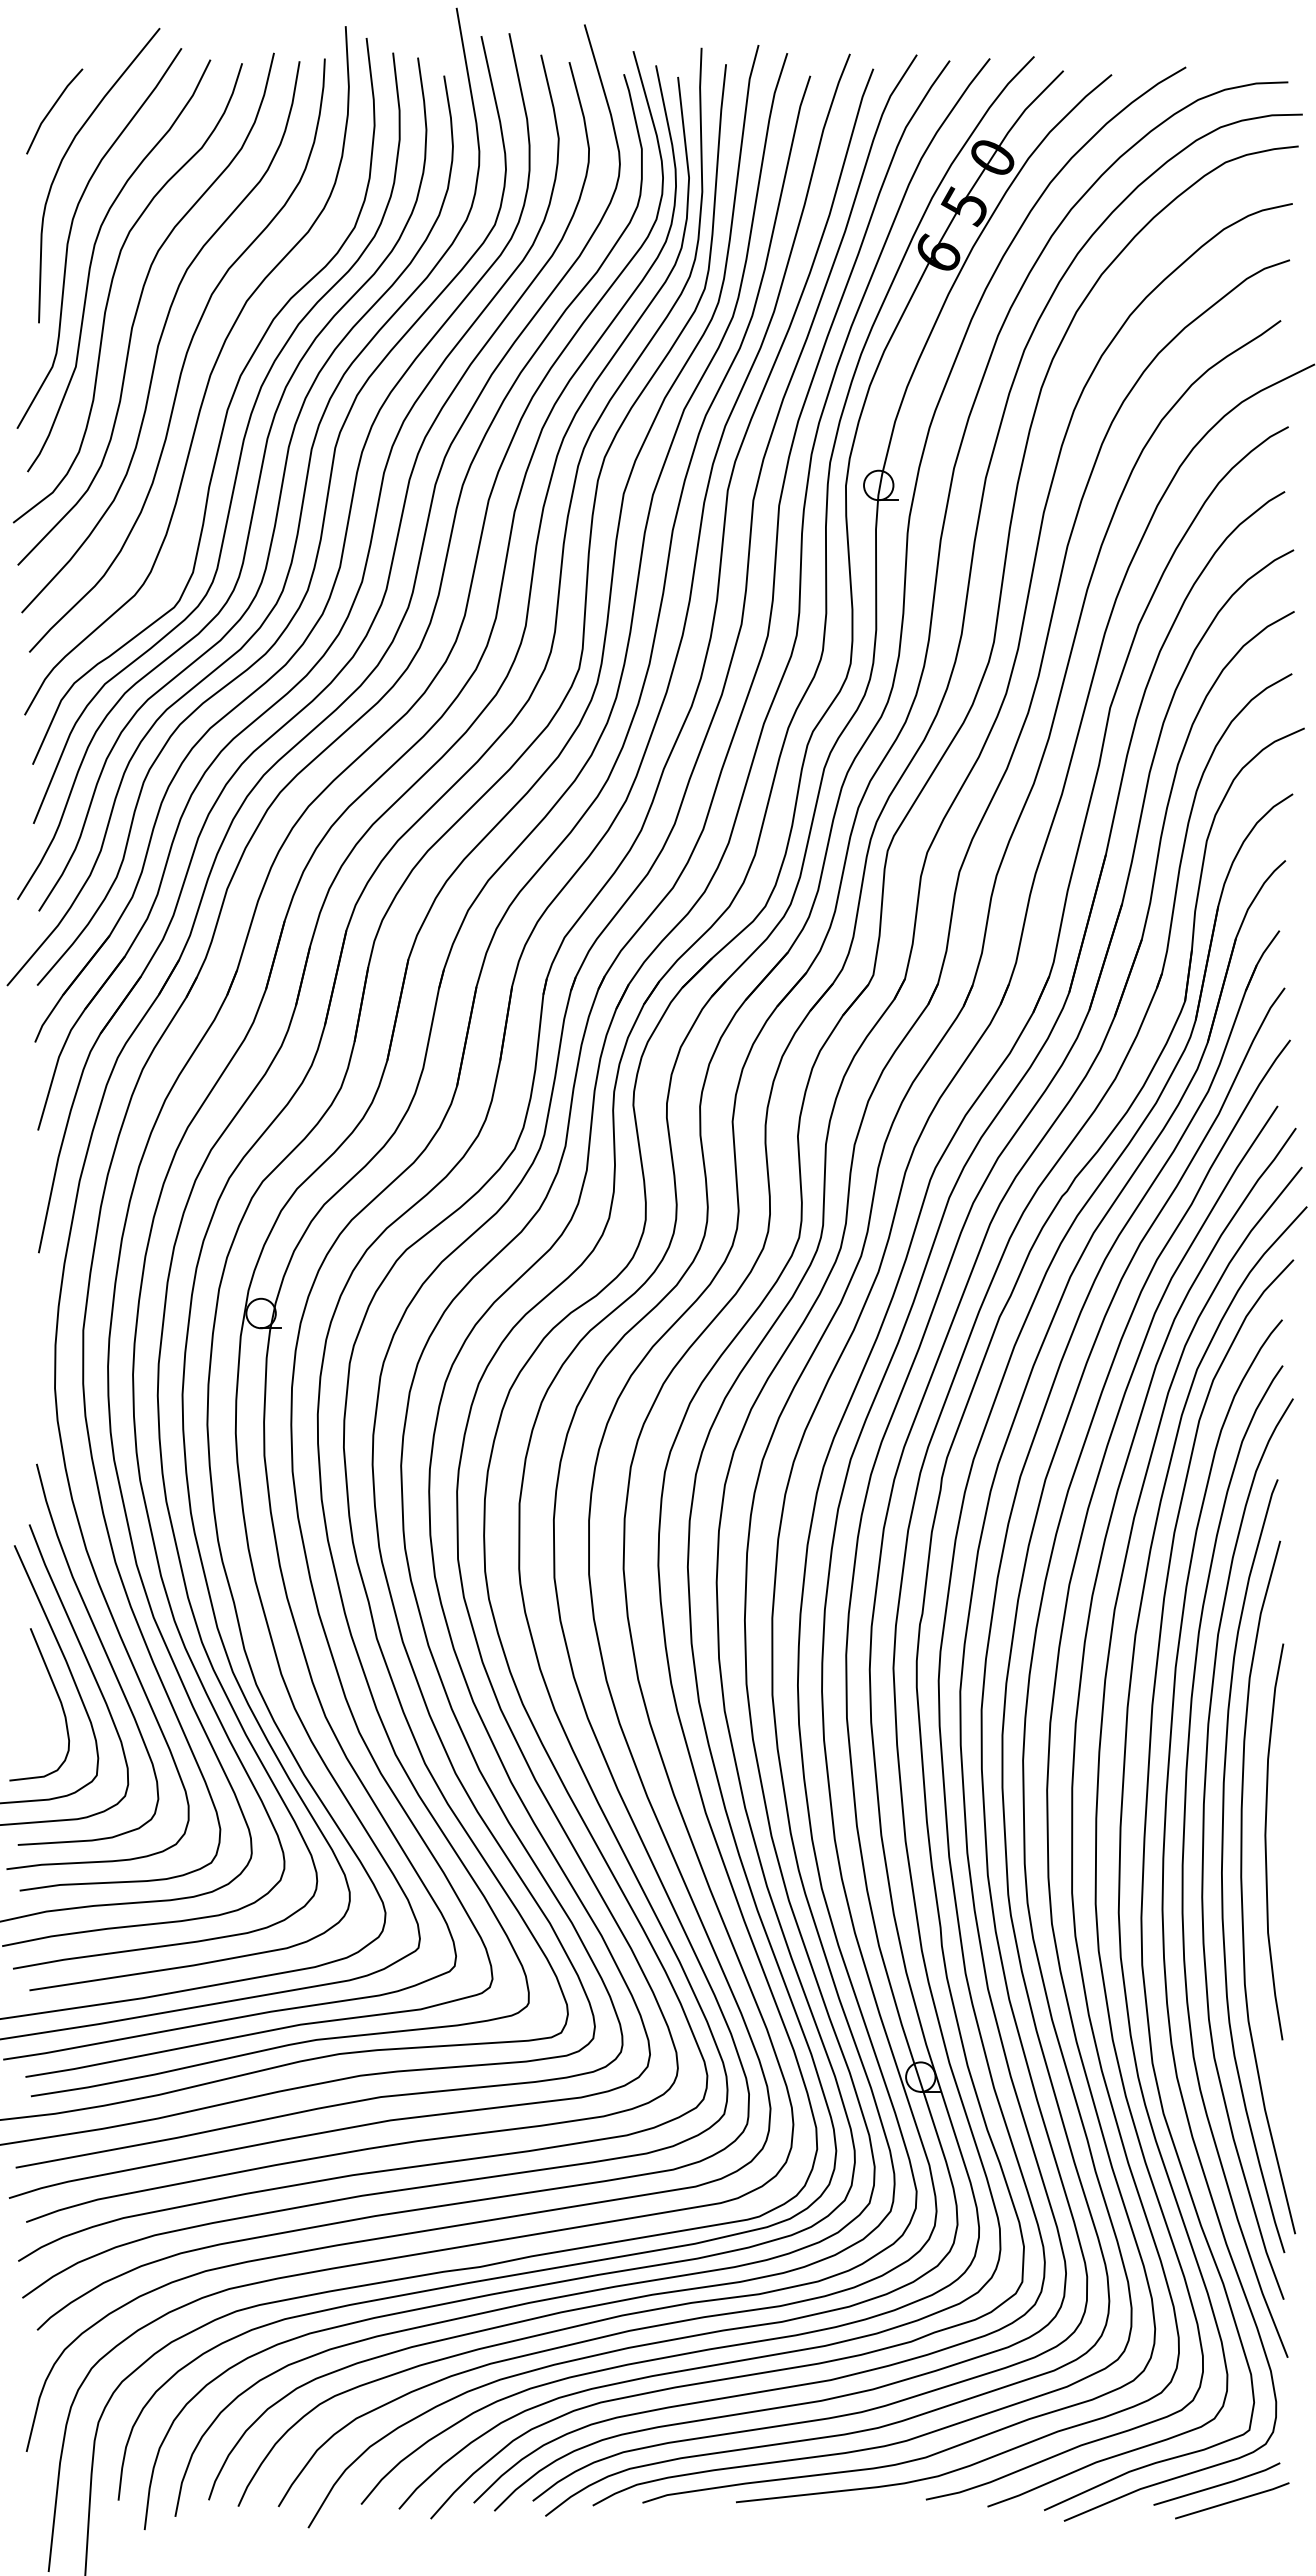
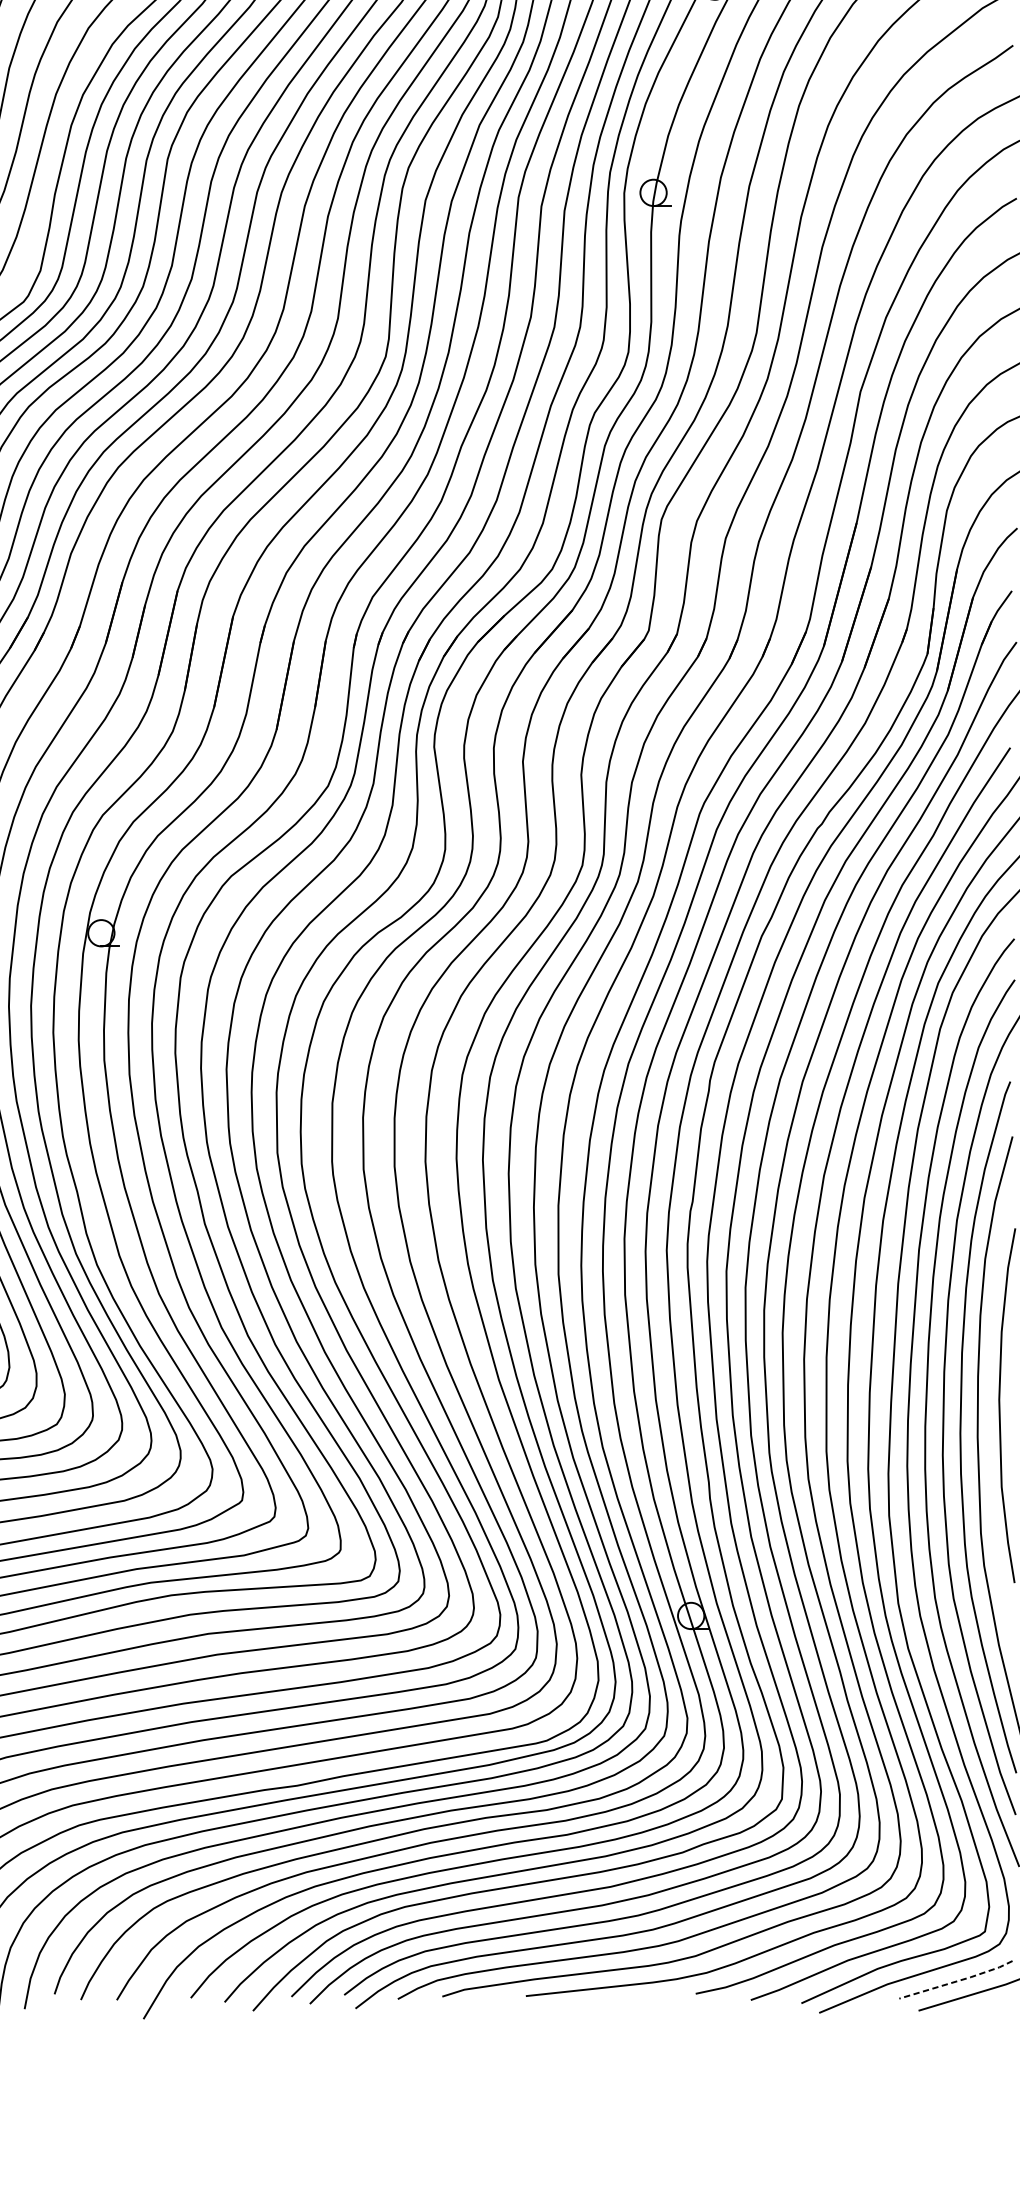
line: (1218, 2485) -> (957, 1981), solid -> dashed

